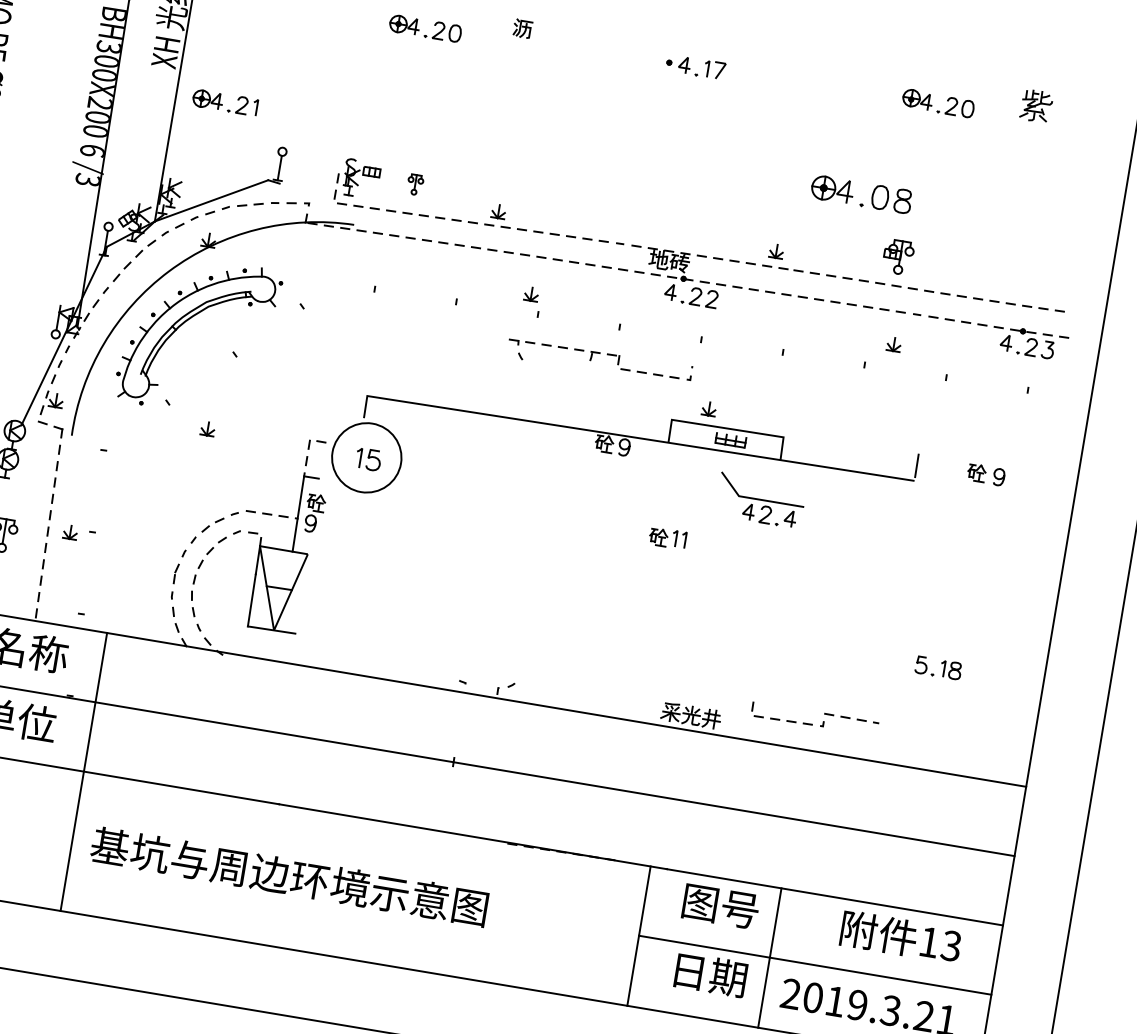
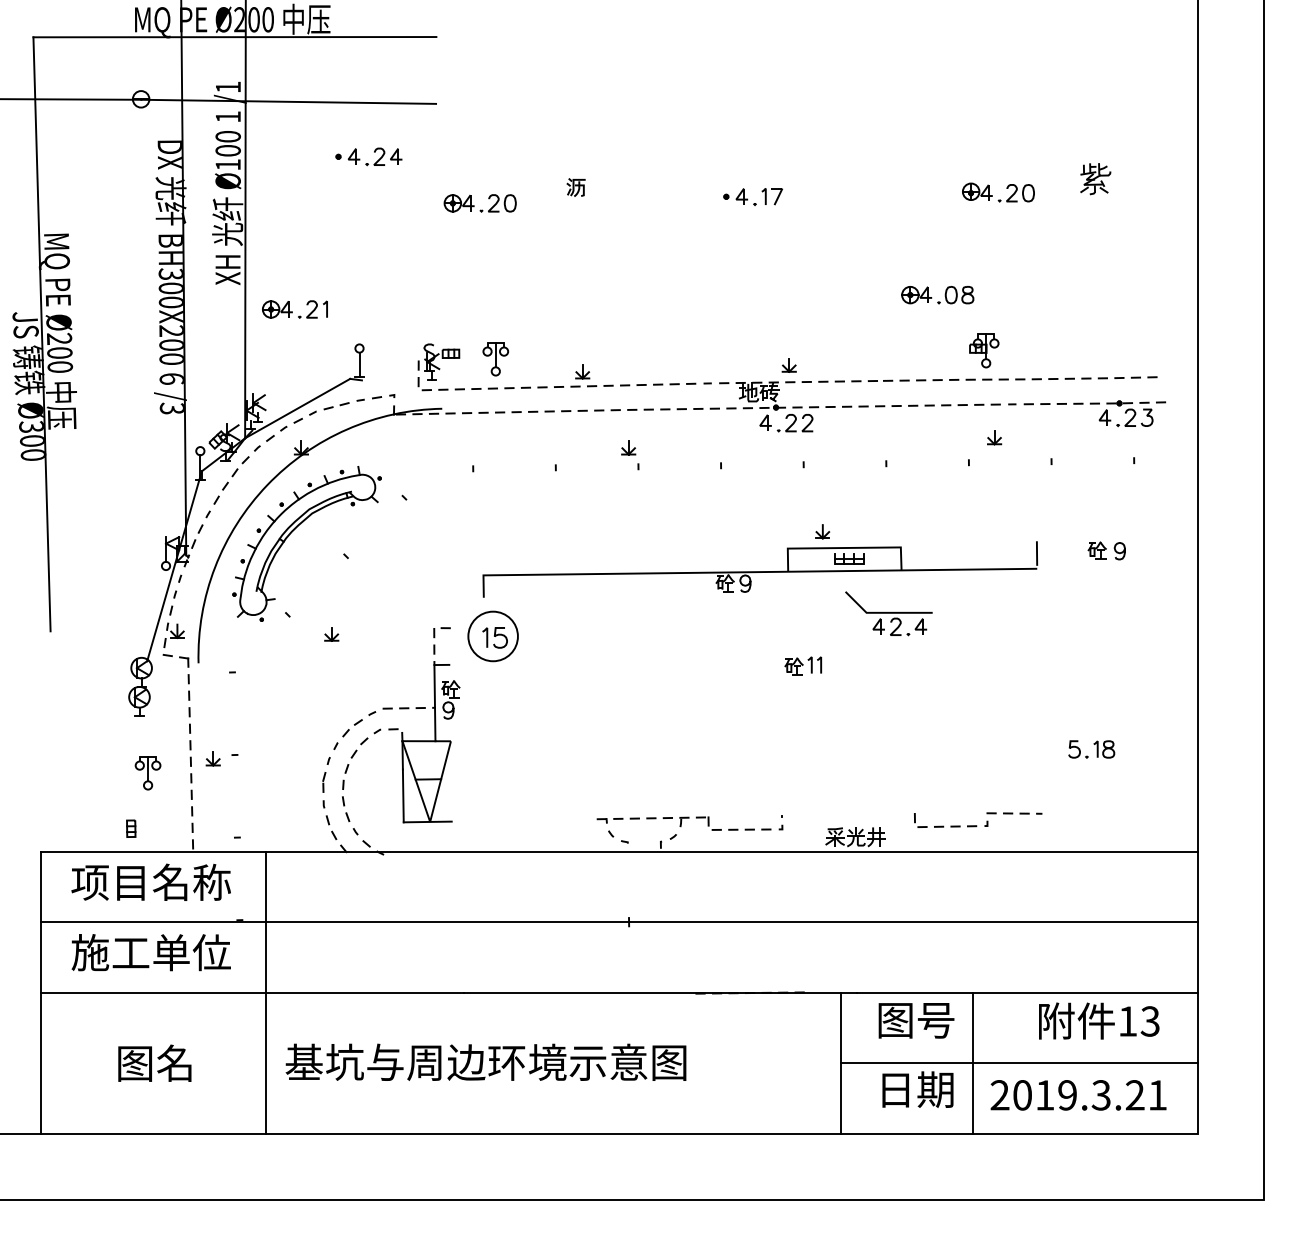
part: (414, 185) -> (495, 359), size x1.67
part: (861, 194) -> (937, 295), size x0.71
part: (775, 251) -> (788, 365), moved
part: (600, 354) -> (689, 818), moved
circle: (366, 457) -> (492, 636), size x0.71

